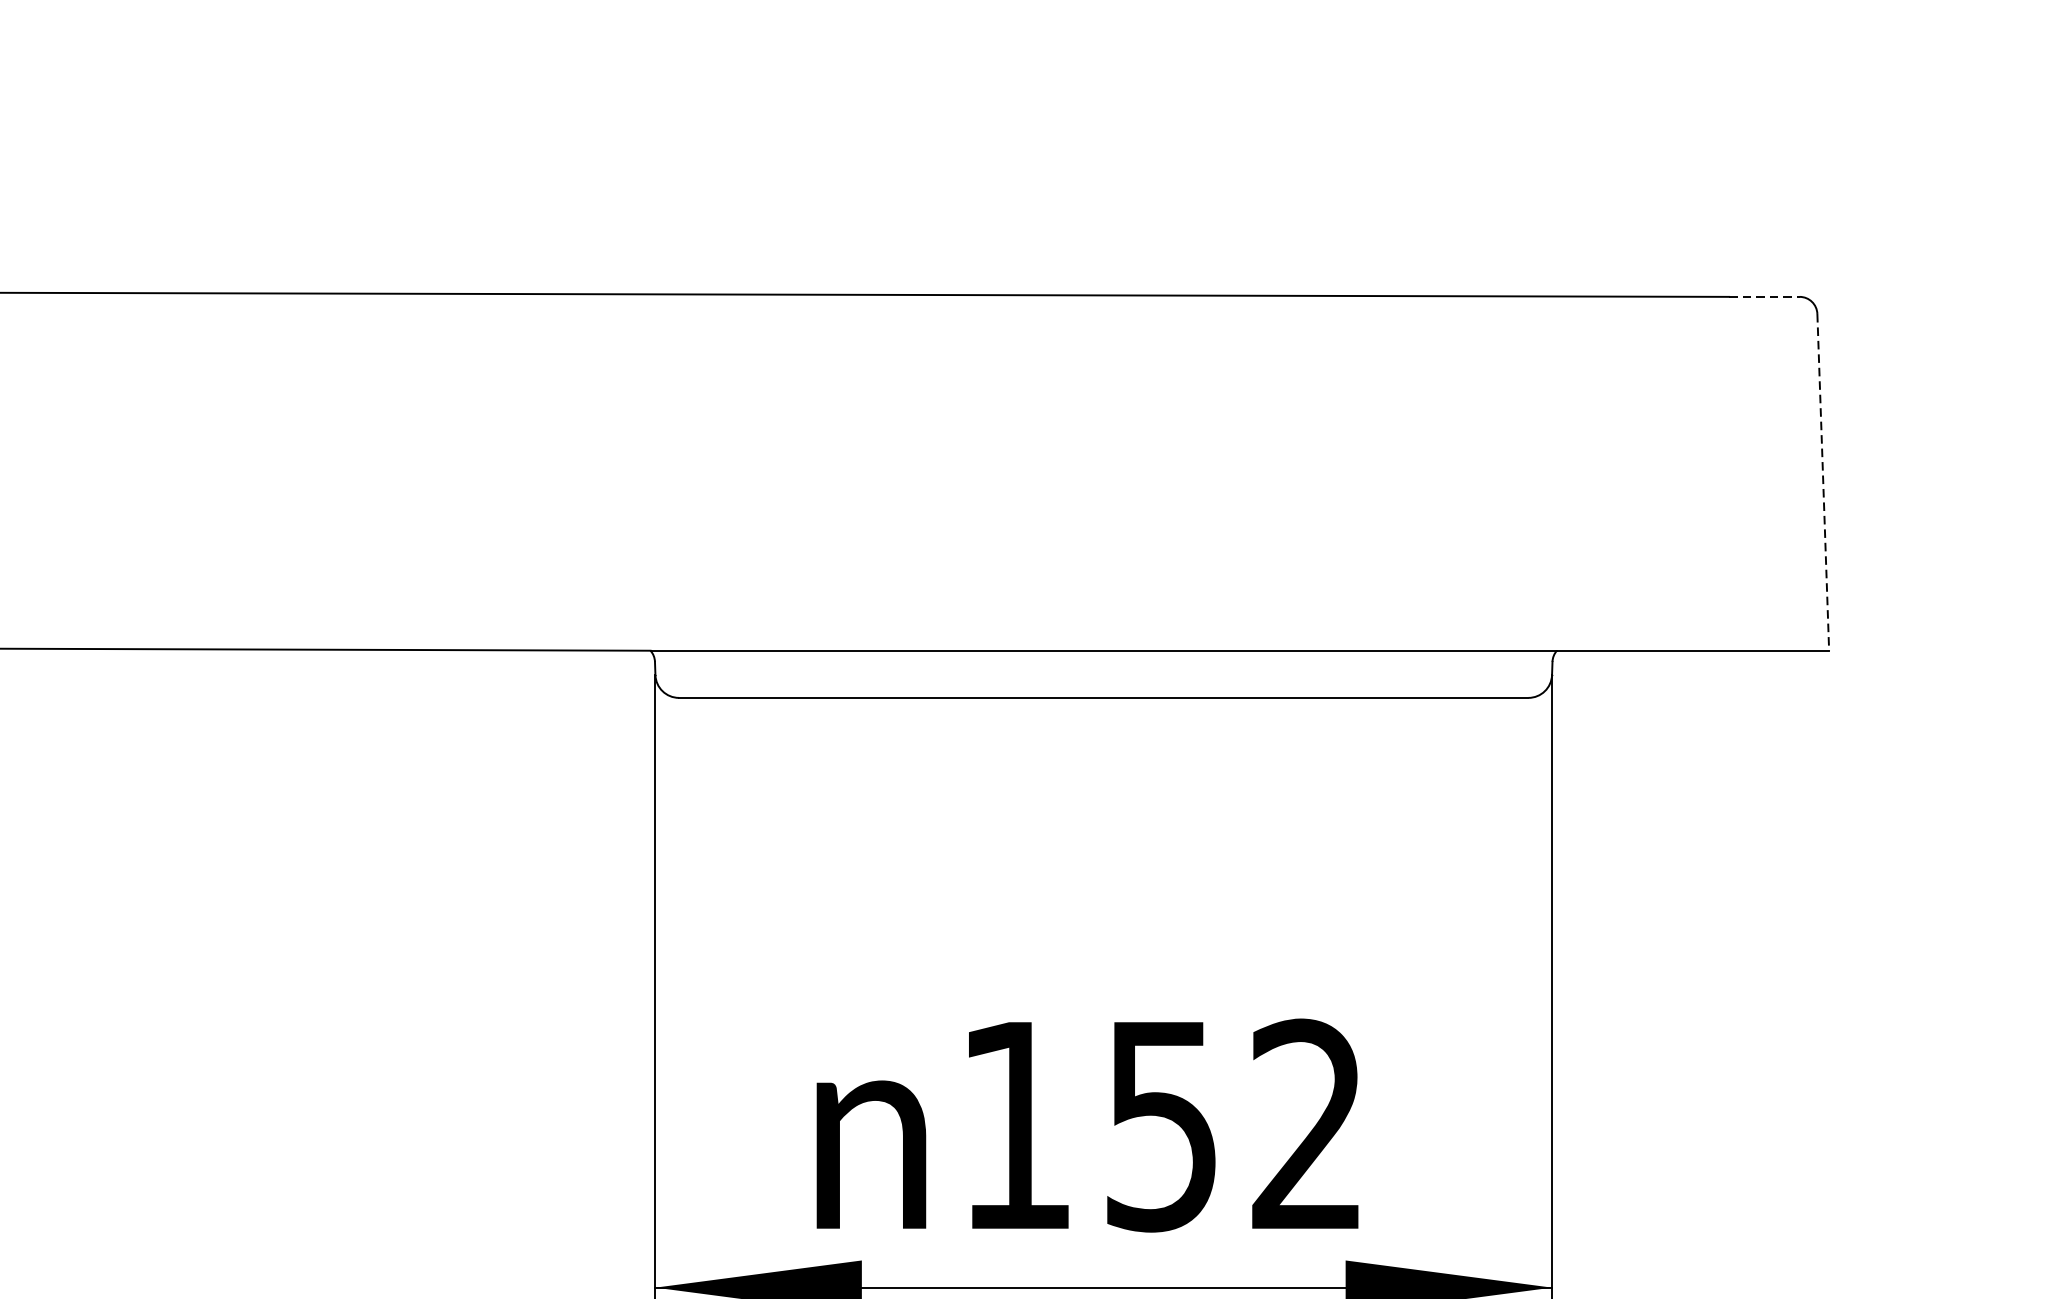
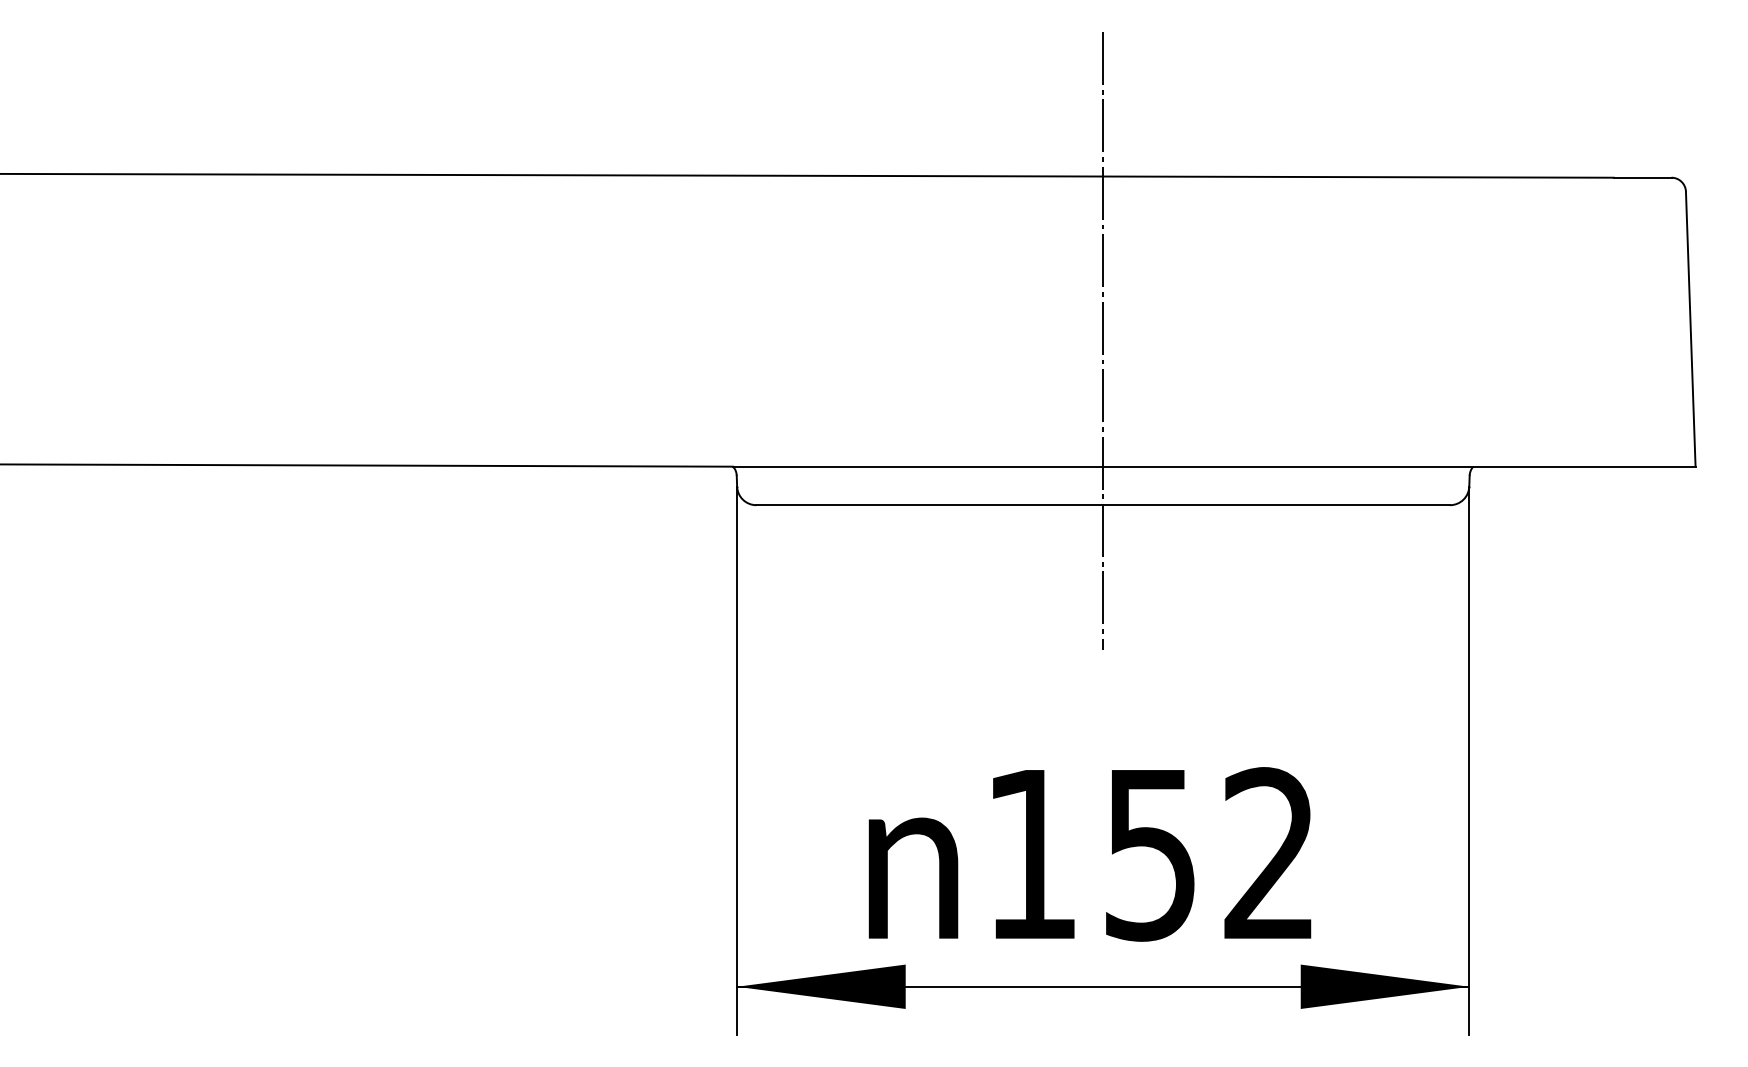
line: (1764, 296) -> (1642, 177), dashed -> solid
line: (1822, 482) -> (1690, 329), dashed -> solid
line: (1102, 496) -> (1102, 340), added

